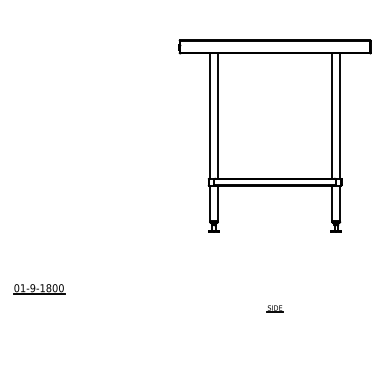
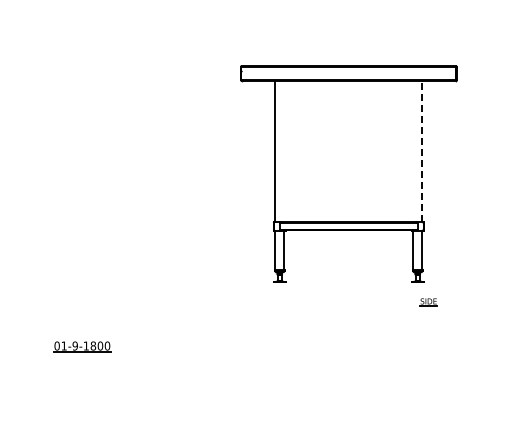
line: (218, 115) -> (284, 151), removed
line: (332, 115) -> (413, 151), removed
line: (340, 115) -> (422, 151), solid -> dashed
part: (274, 308) -> (428, 302), moved

